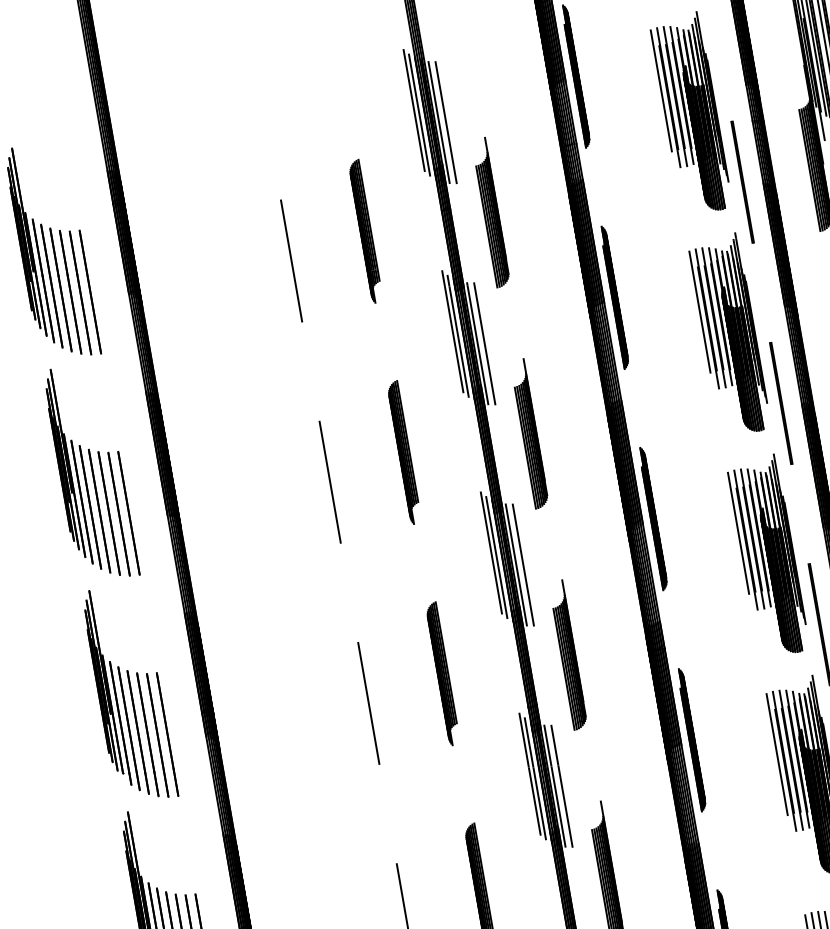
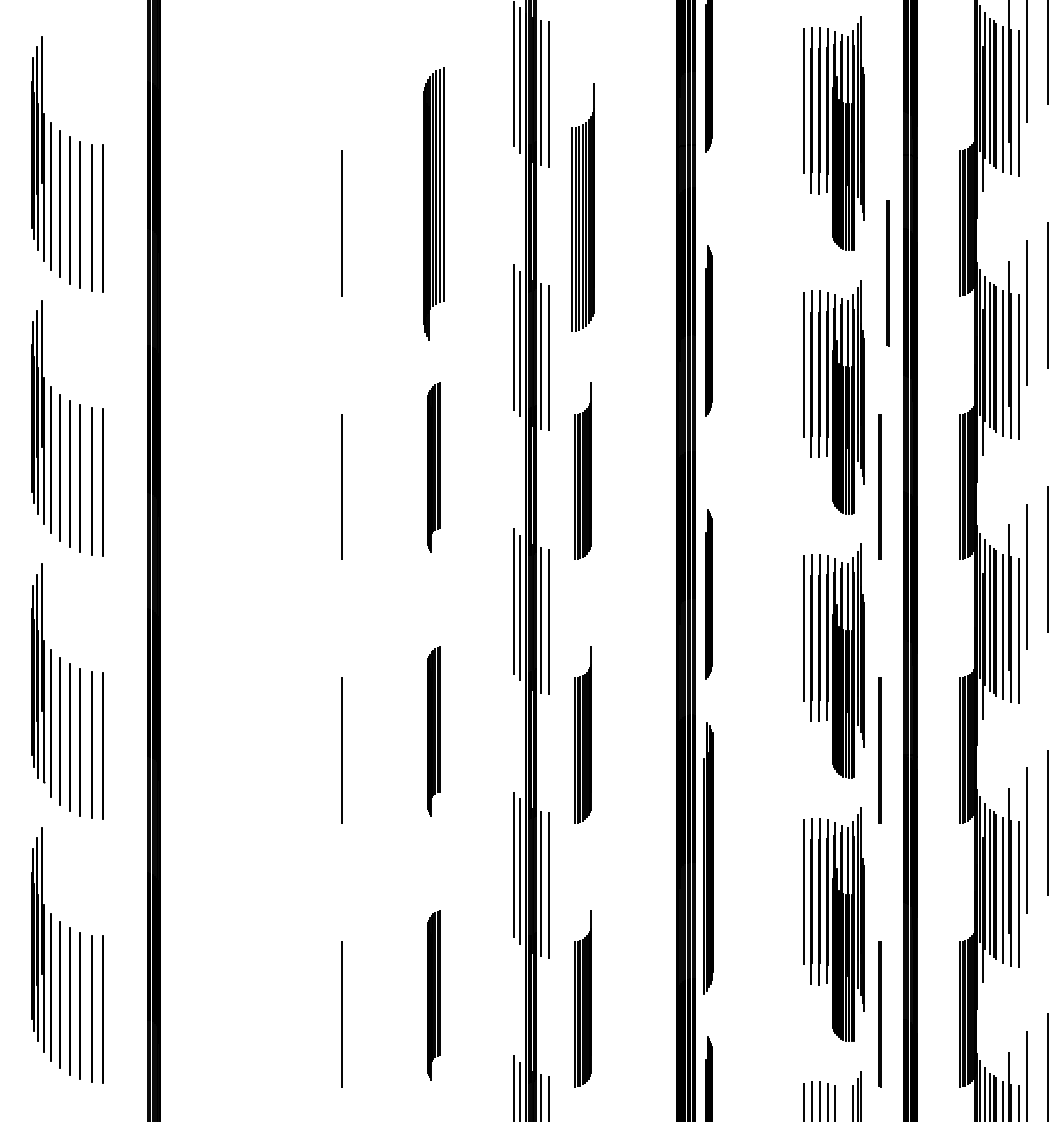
line: (742, 182) -> (887, 273), moved
part: (490, 212) -> (582, 207), size x1.4
part: (365, 231) -> (433, 204), size x1.6
part: (691, 740) -> (708, 858), size x1.6

